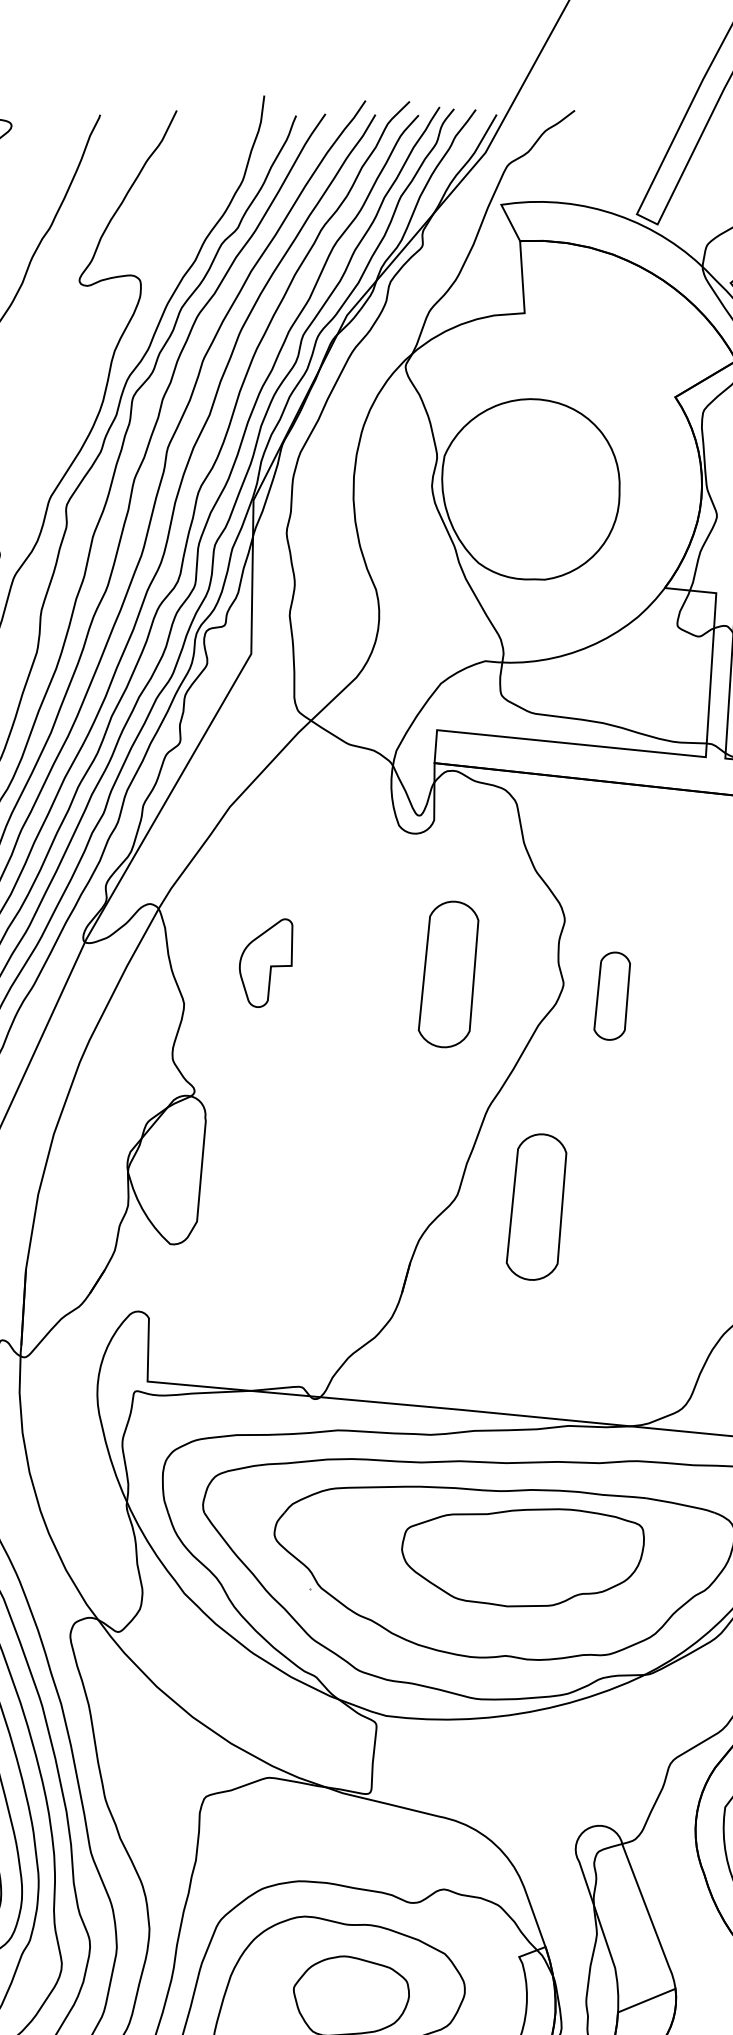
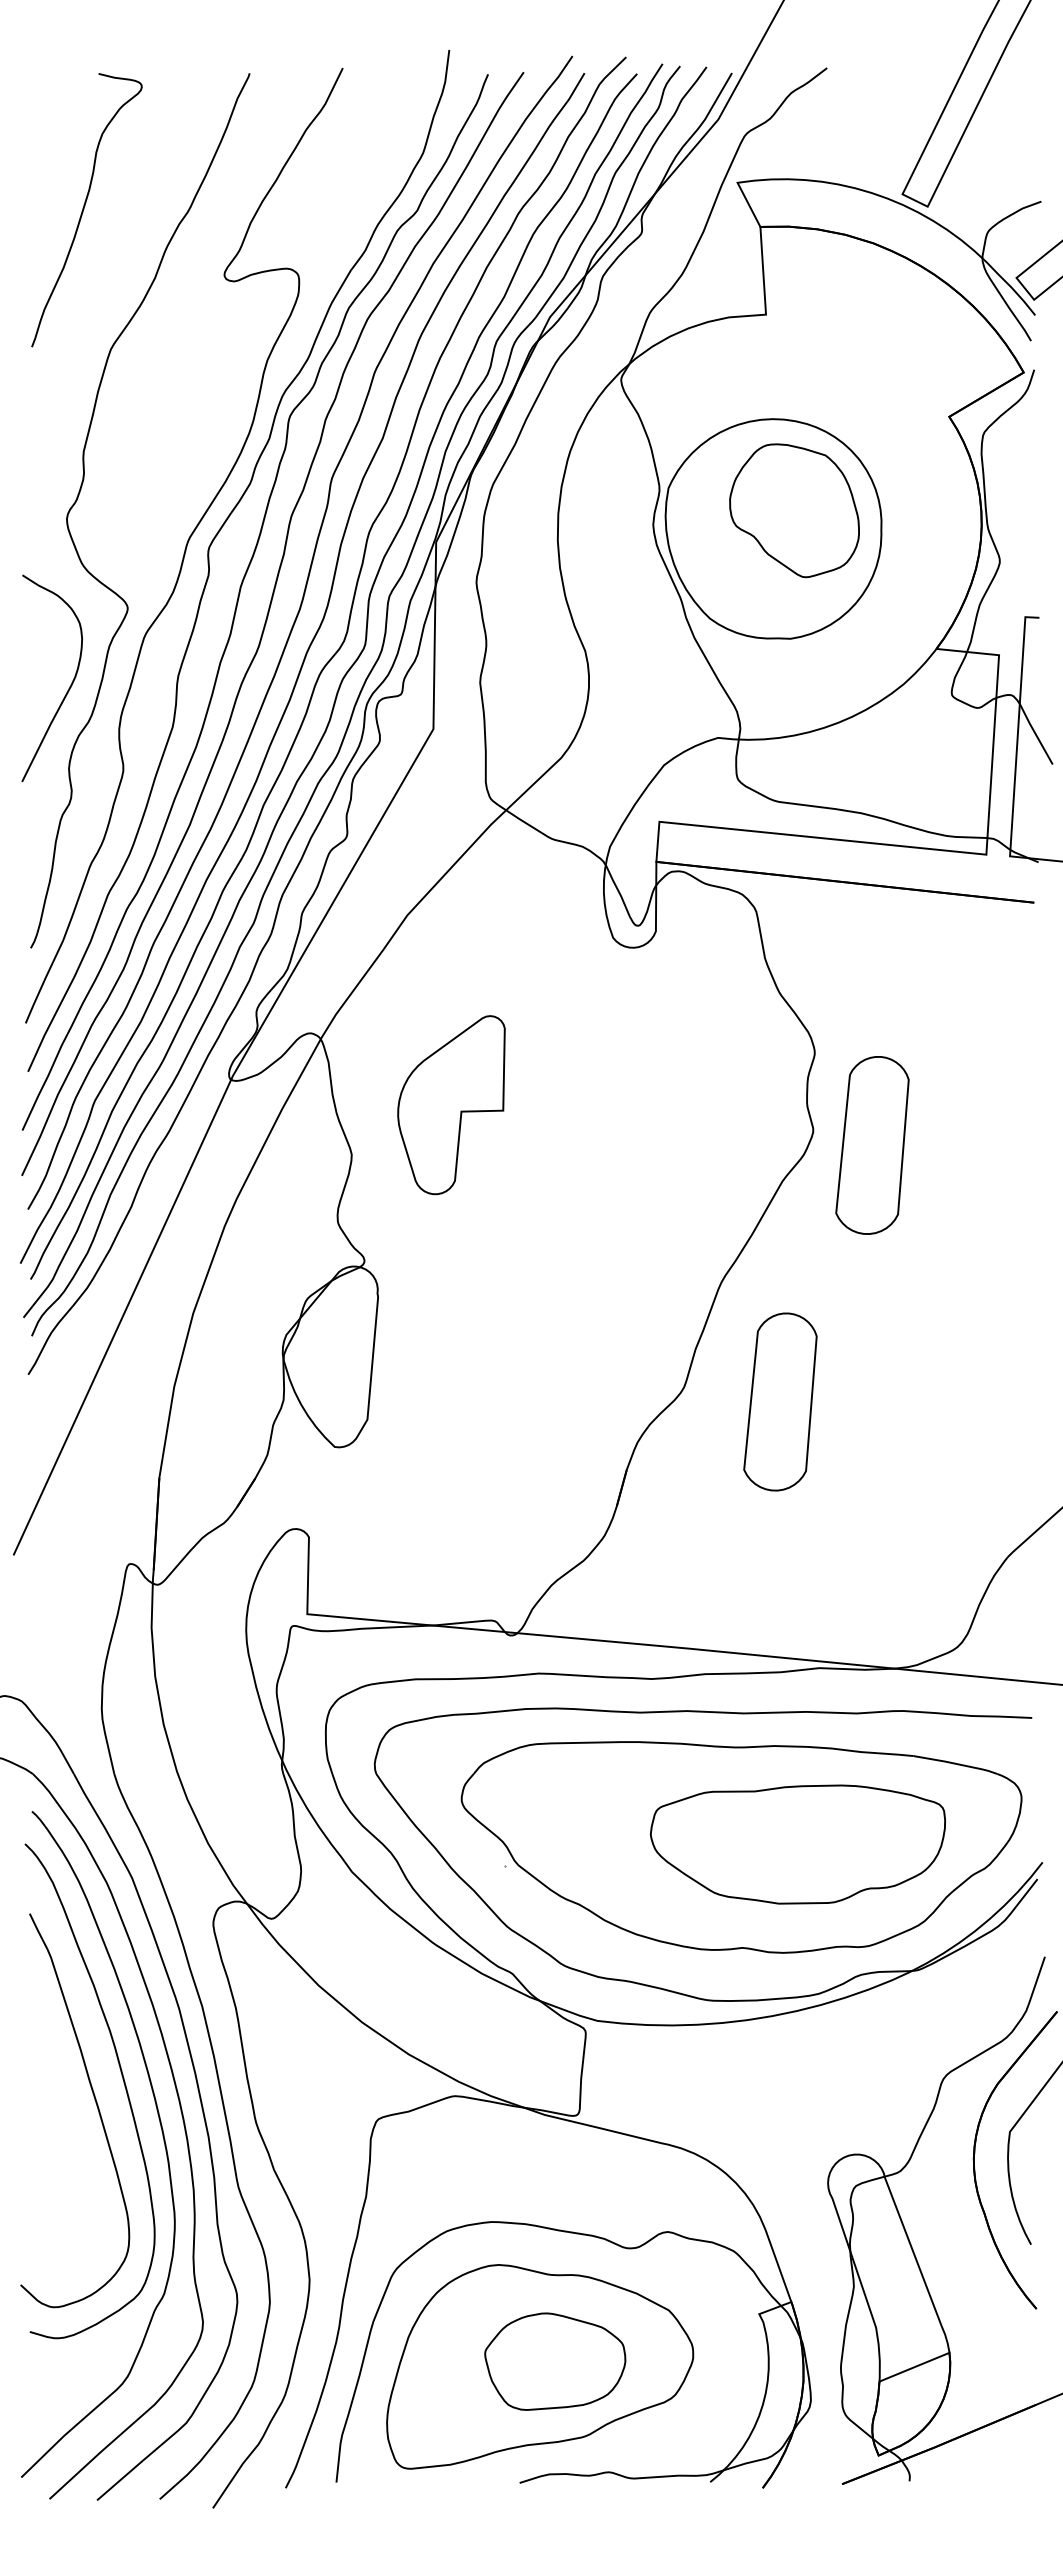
part: (548, 474) -> (794, 510), added
part: (266, 963) -> (451, 1105), size x1.67
part: (448, 974) -> (673, 1118), removed
part: (612, 996) -> (872, 1145), size x1.67
part: (522, 1557) -> (797, 1844), moved

